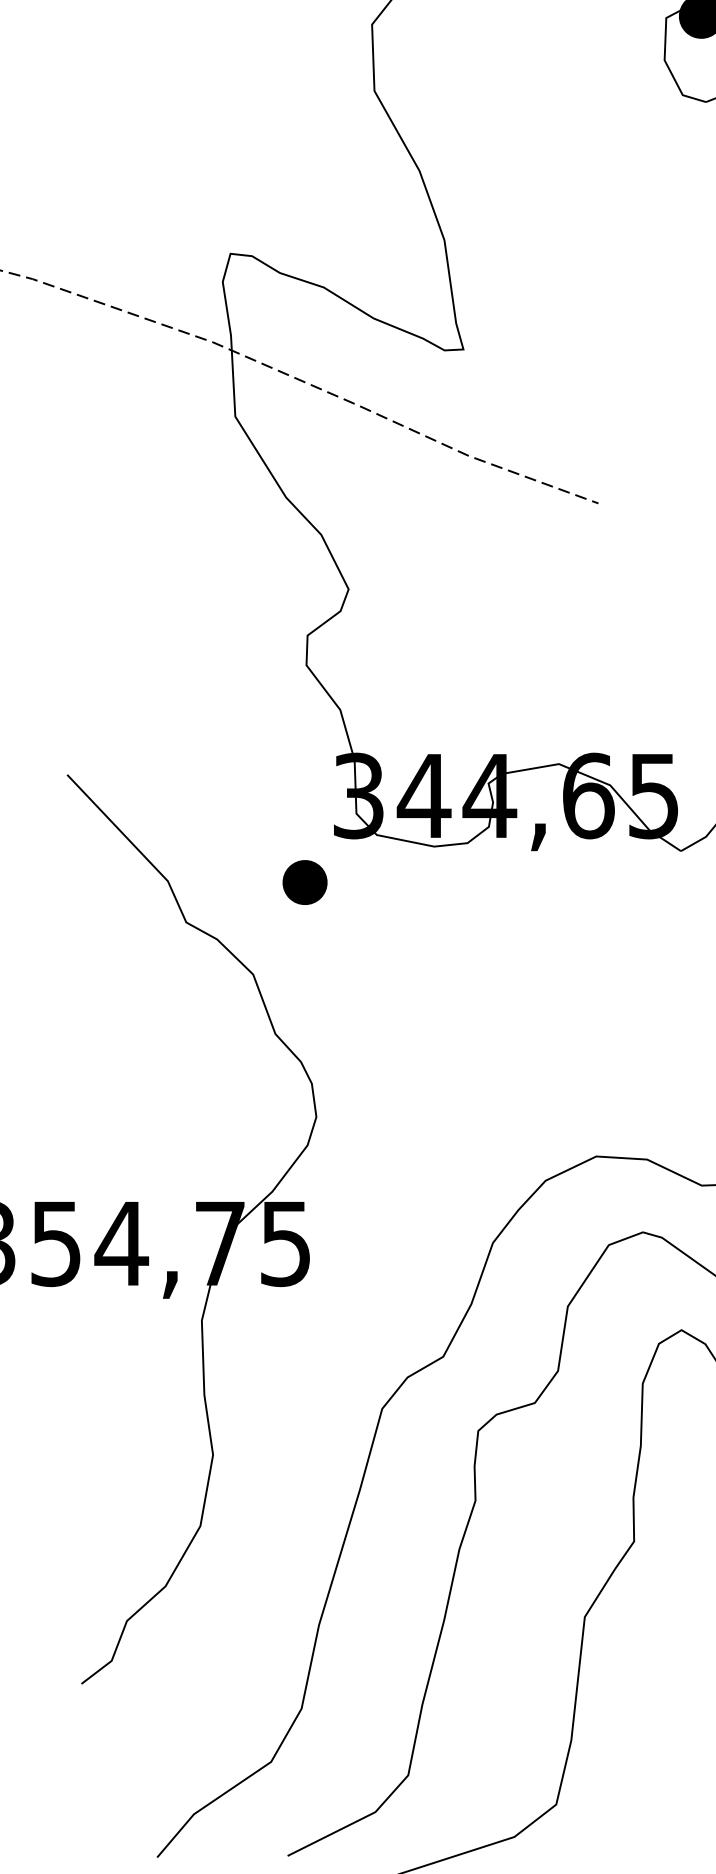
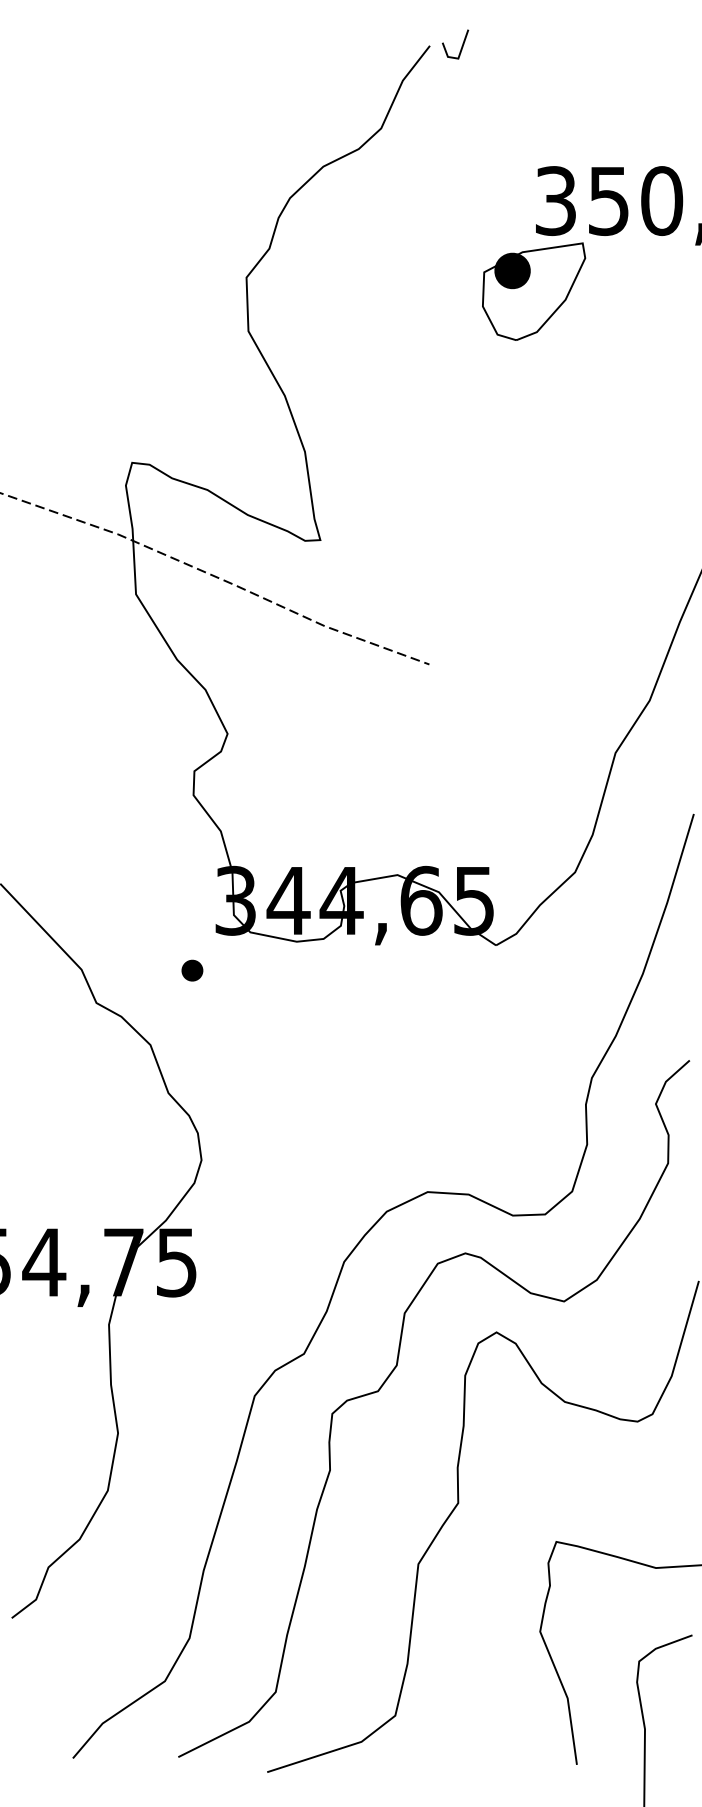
part: (305, 882) -> (192, 970), size x0.6

